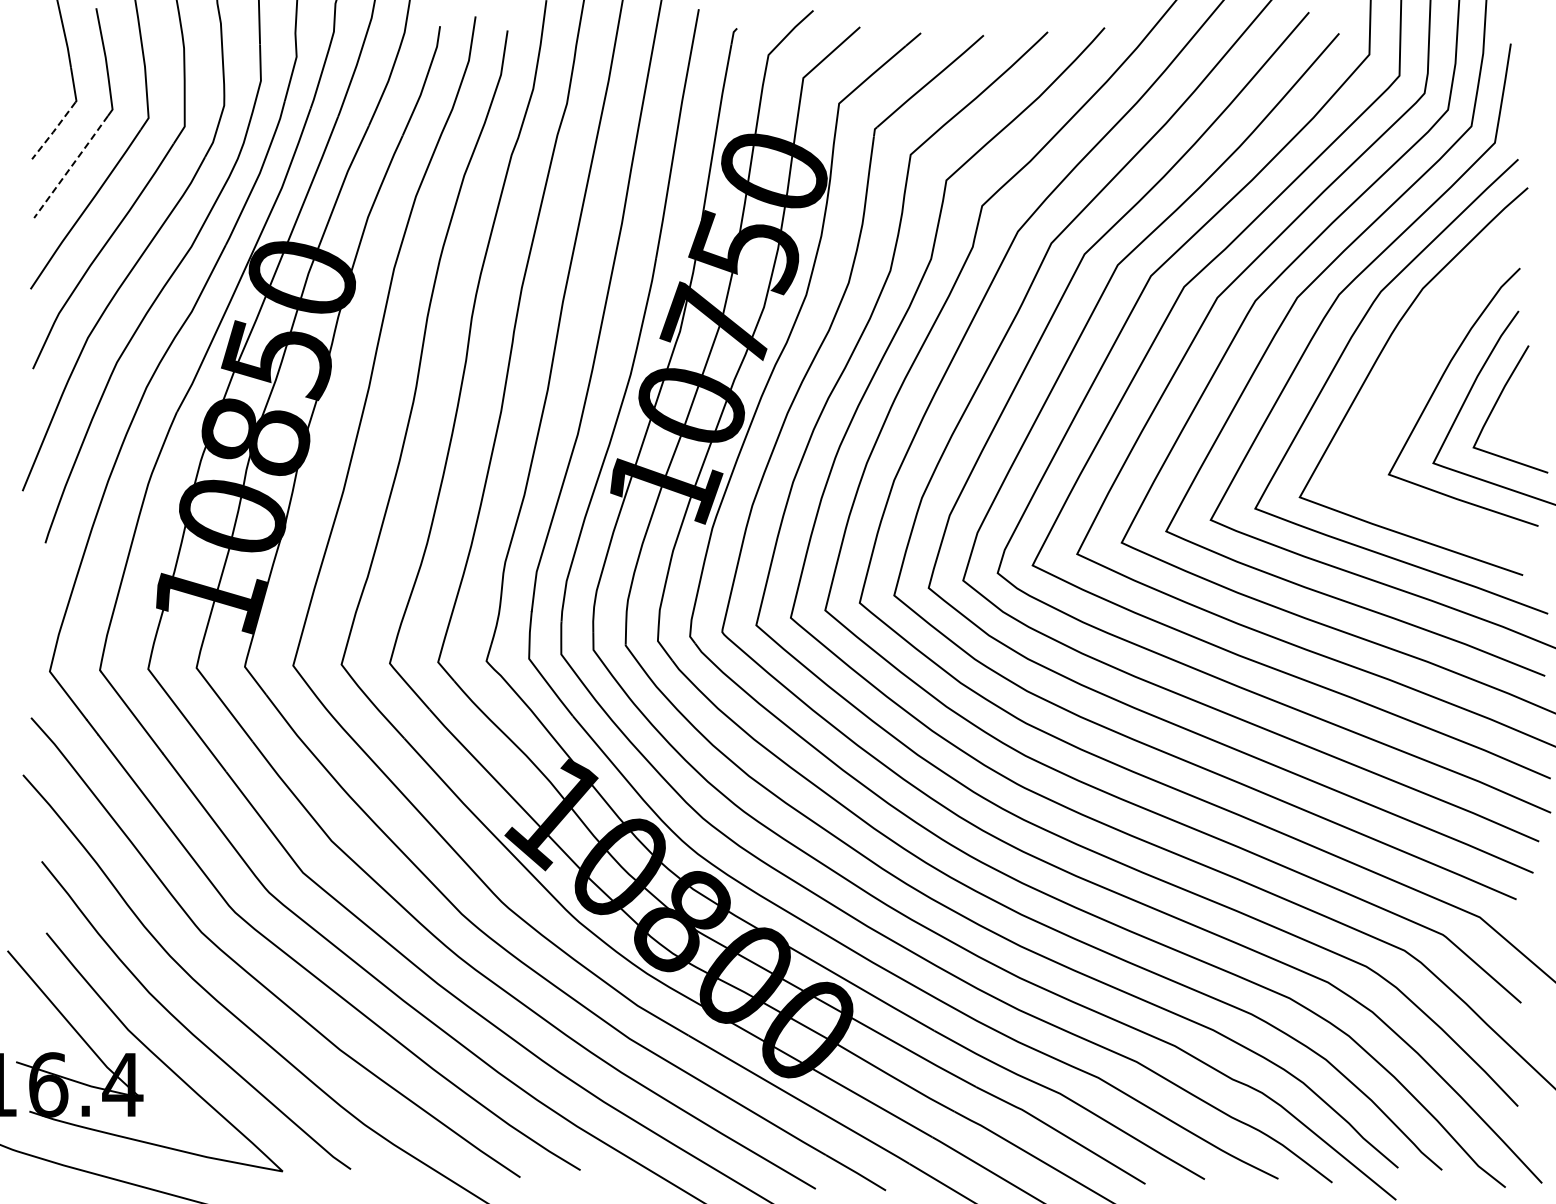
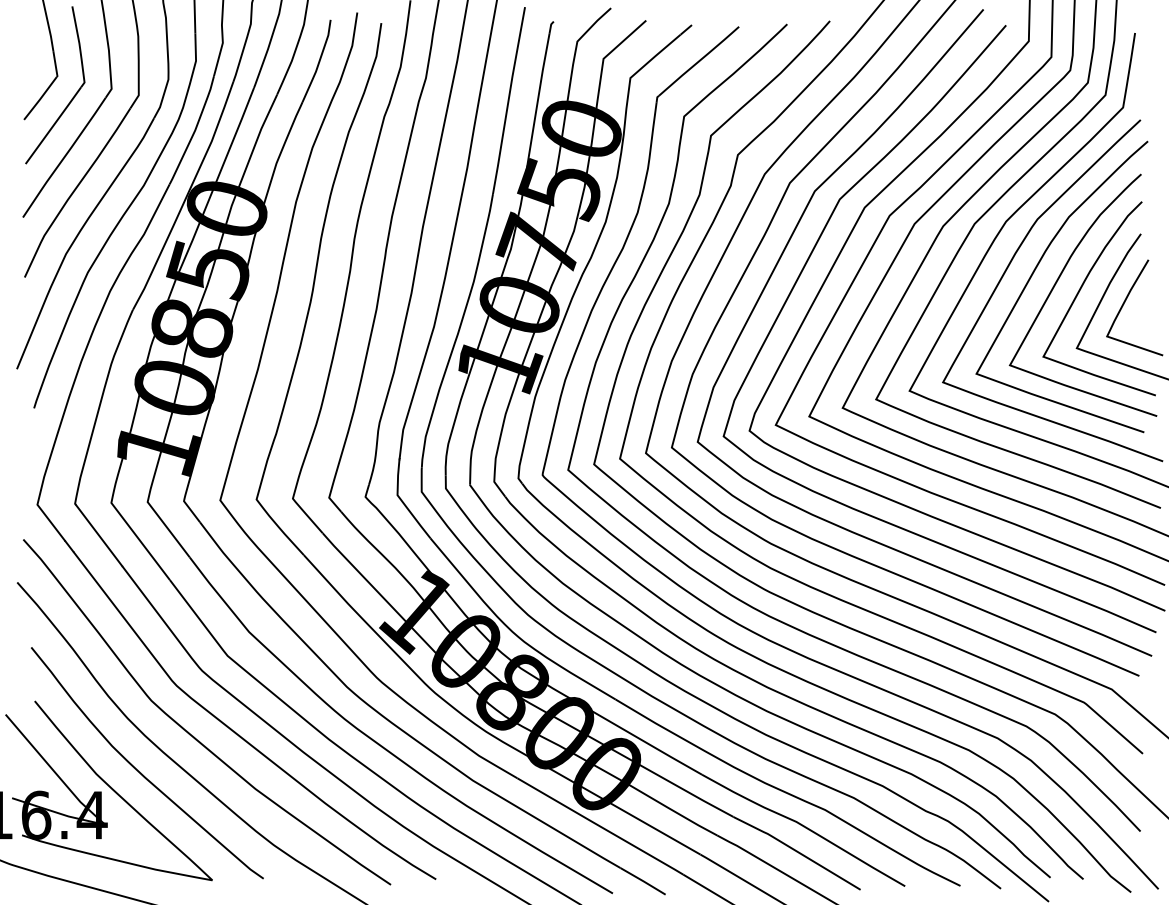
line: (53, 131) -> (40, 99), dashed -> solid
line: (71, 166) -> (53, 125), dashed -> solid
curve: (1408, 373) -> (1058, 280), added

